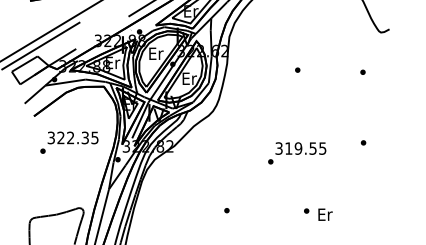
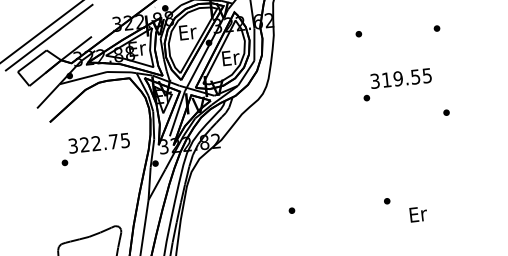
text: (84, 137) -> (112, 141), 322.35 -> 322.75
text: (297, 153) -> (397, 84), moved
text: (325, 214) -> (418, 214), moved

